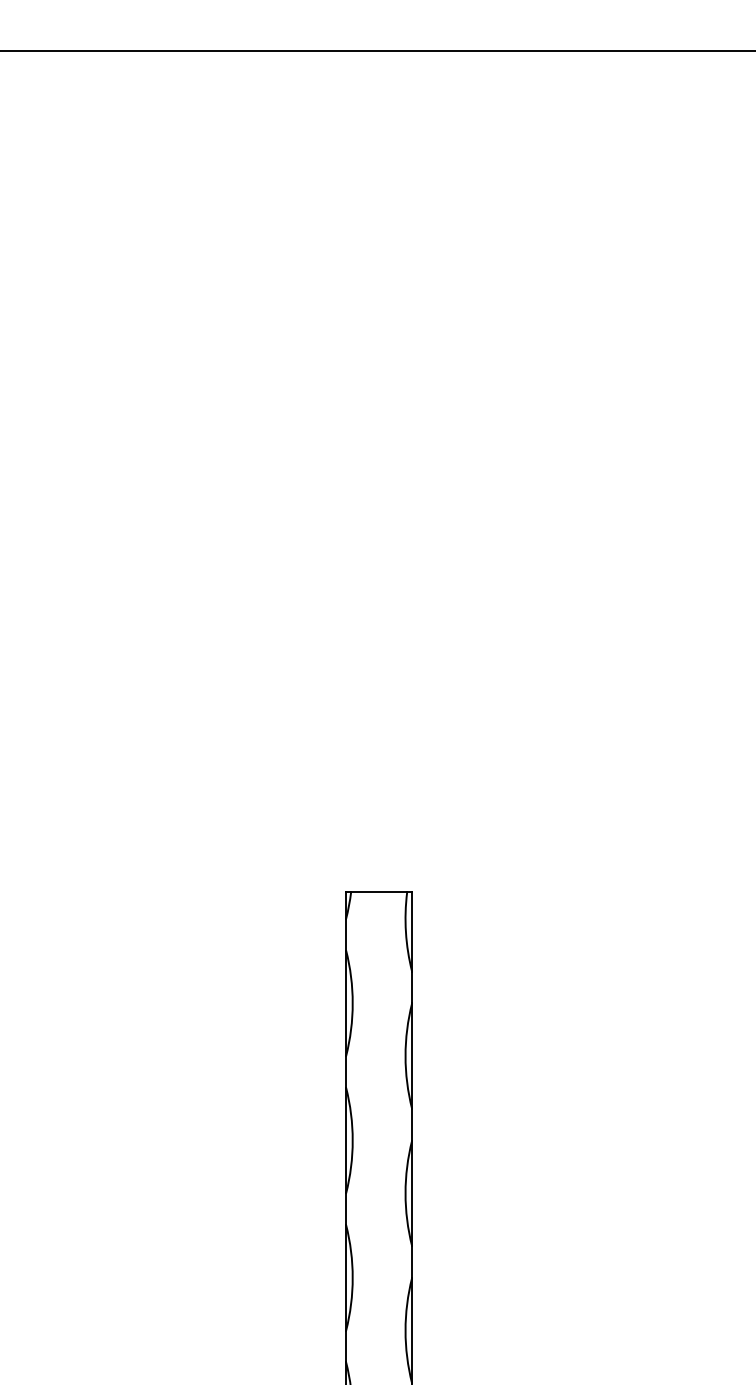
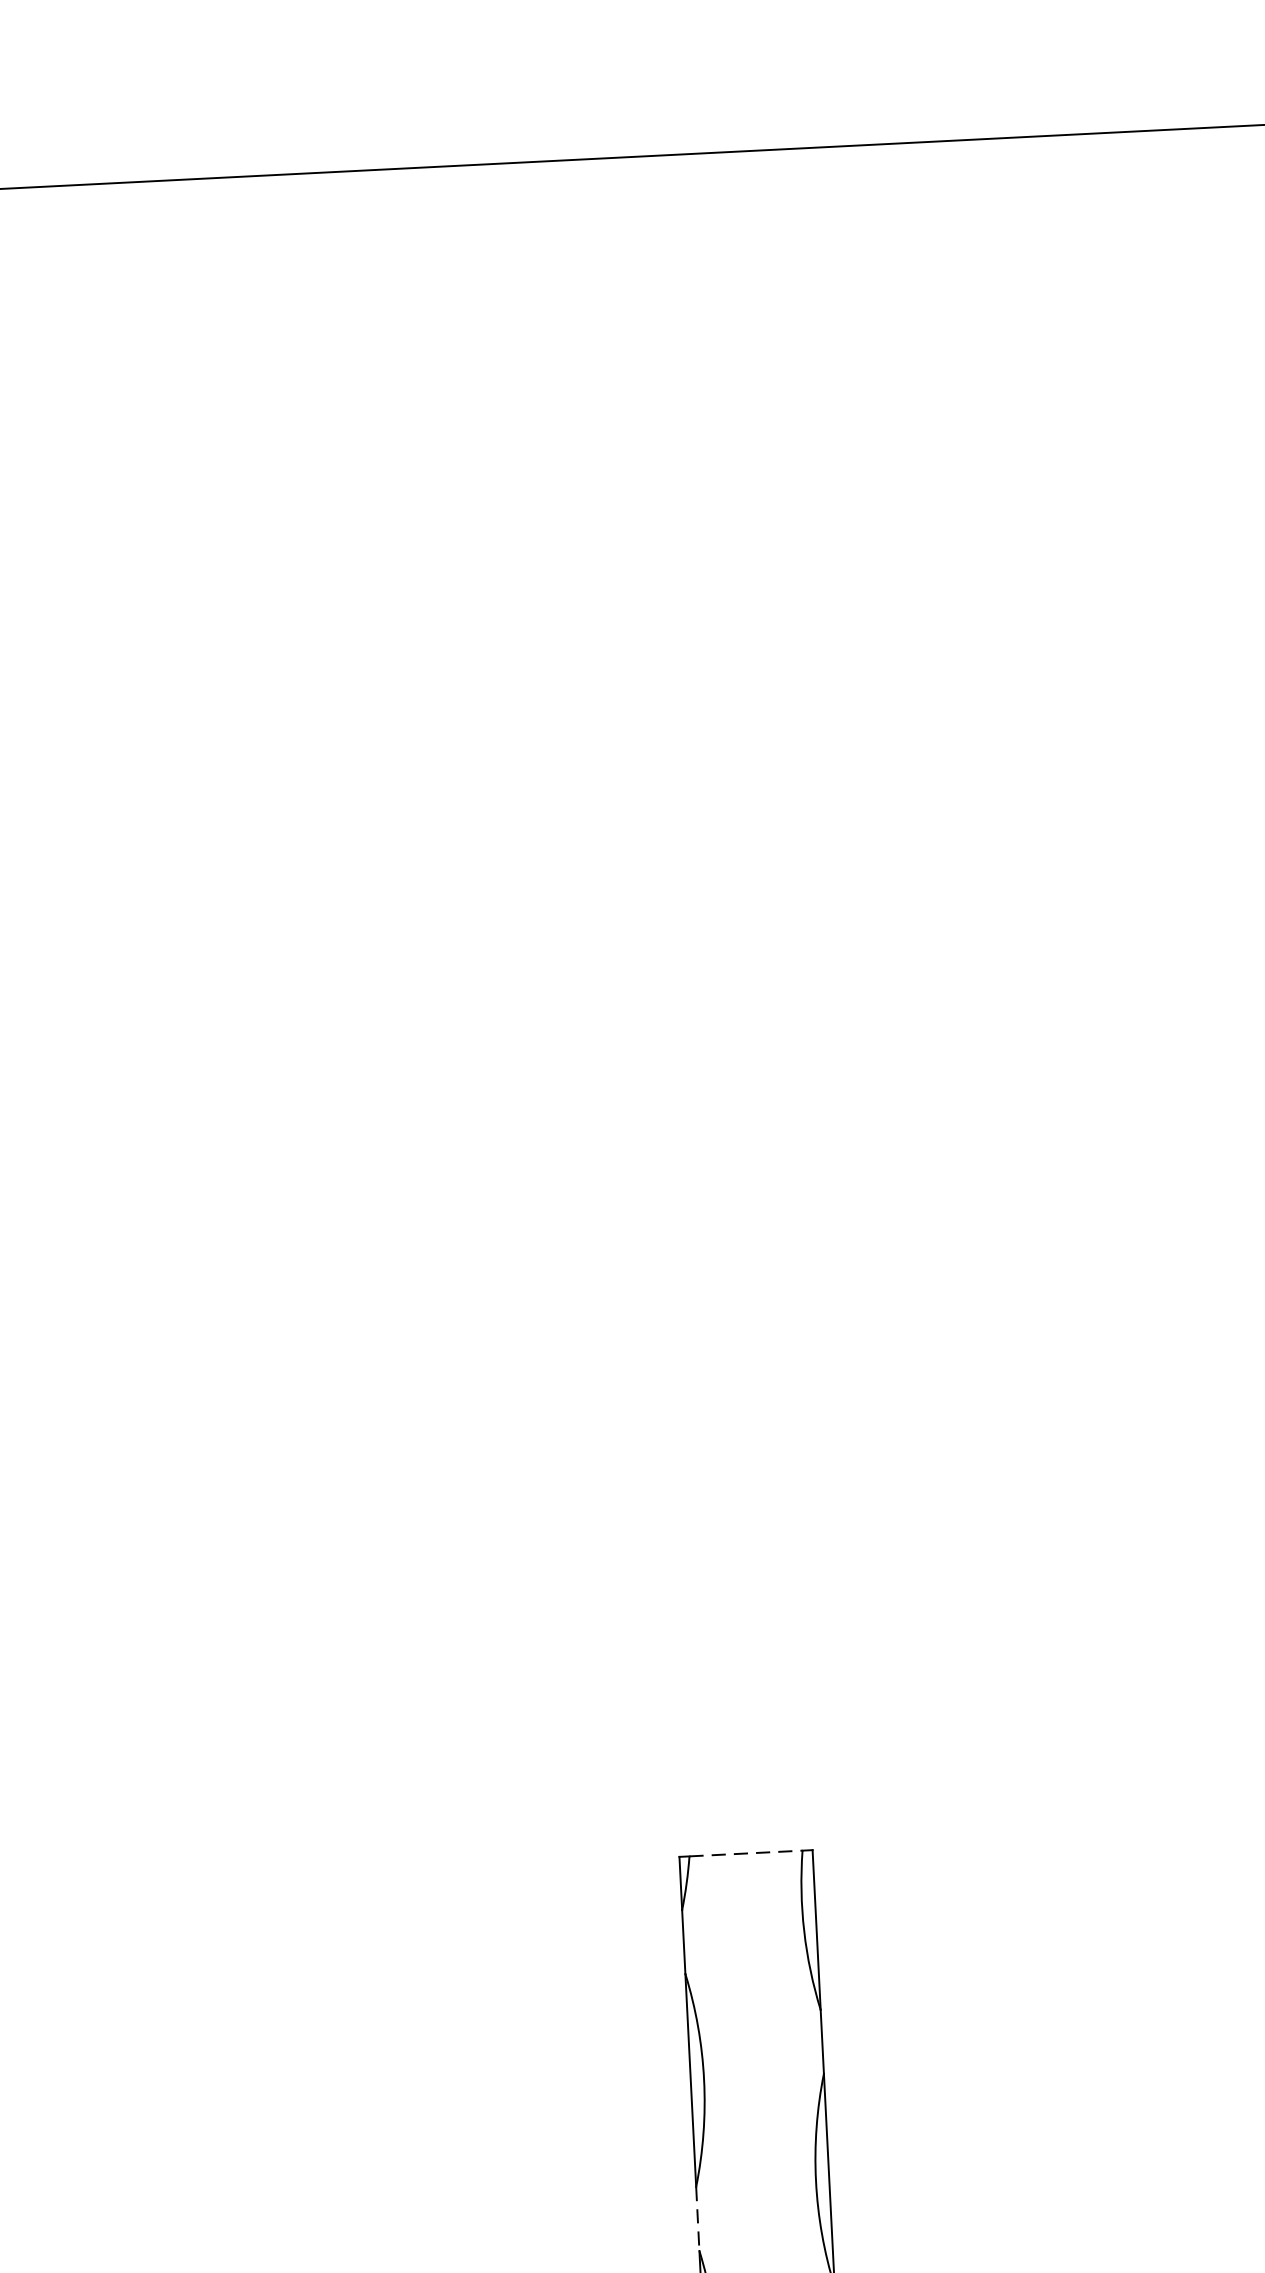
line: (379, 892) -> (746, 1853), solid -> dashed
line: (346, 1071) -> (698, 2218), solid -> dashed

